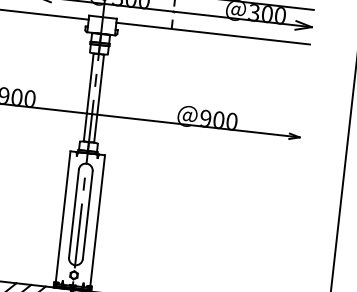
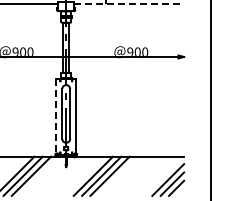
line: (213, 34) -> (129, 4), solid -> dashed
line: (63, 216) -> (56, 116), solid -> dashed

